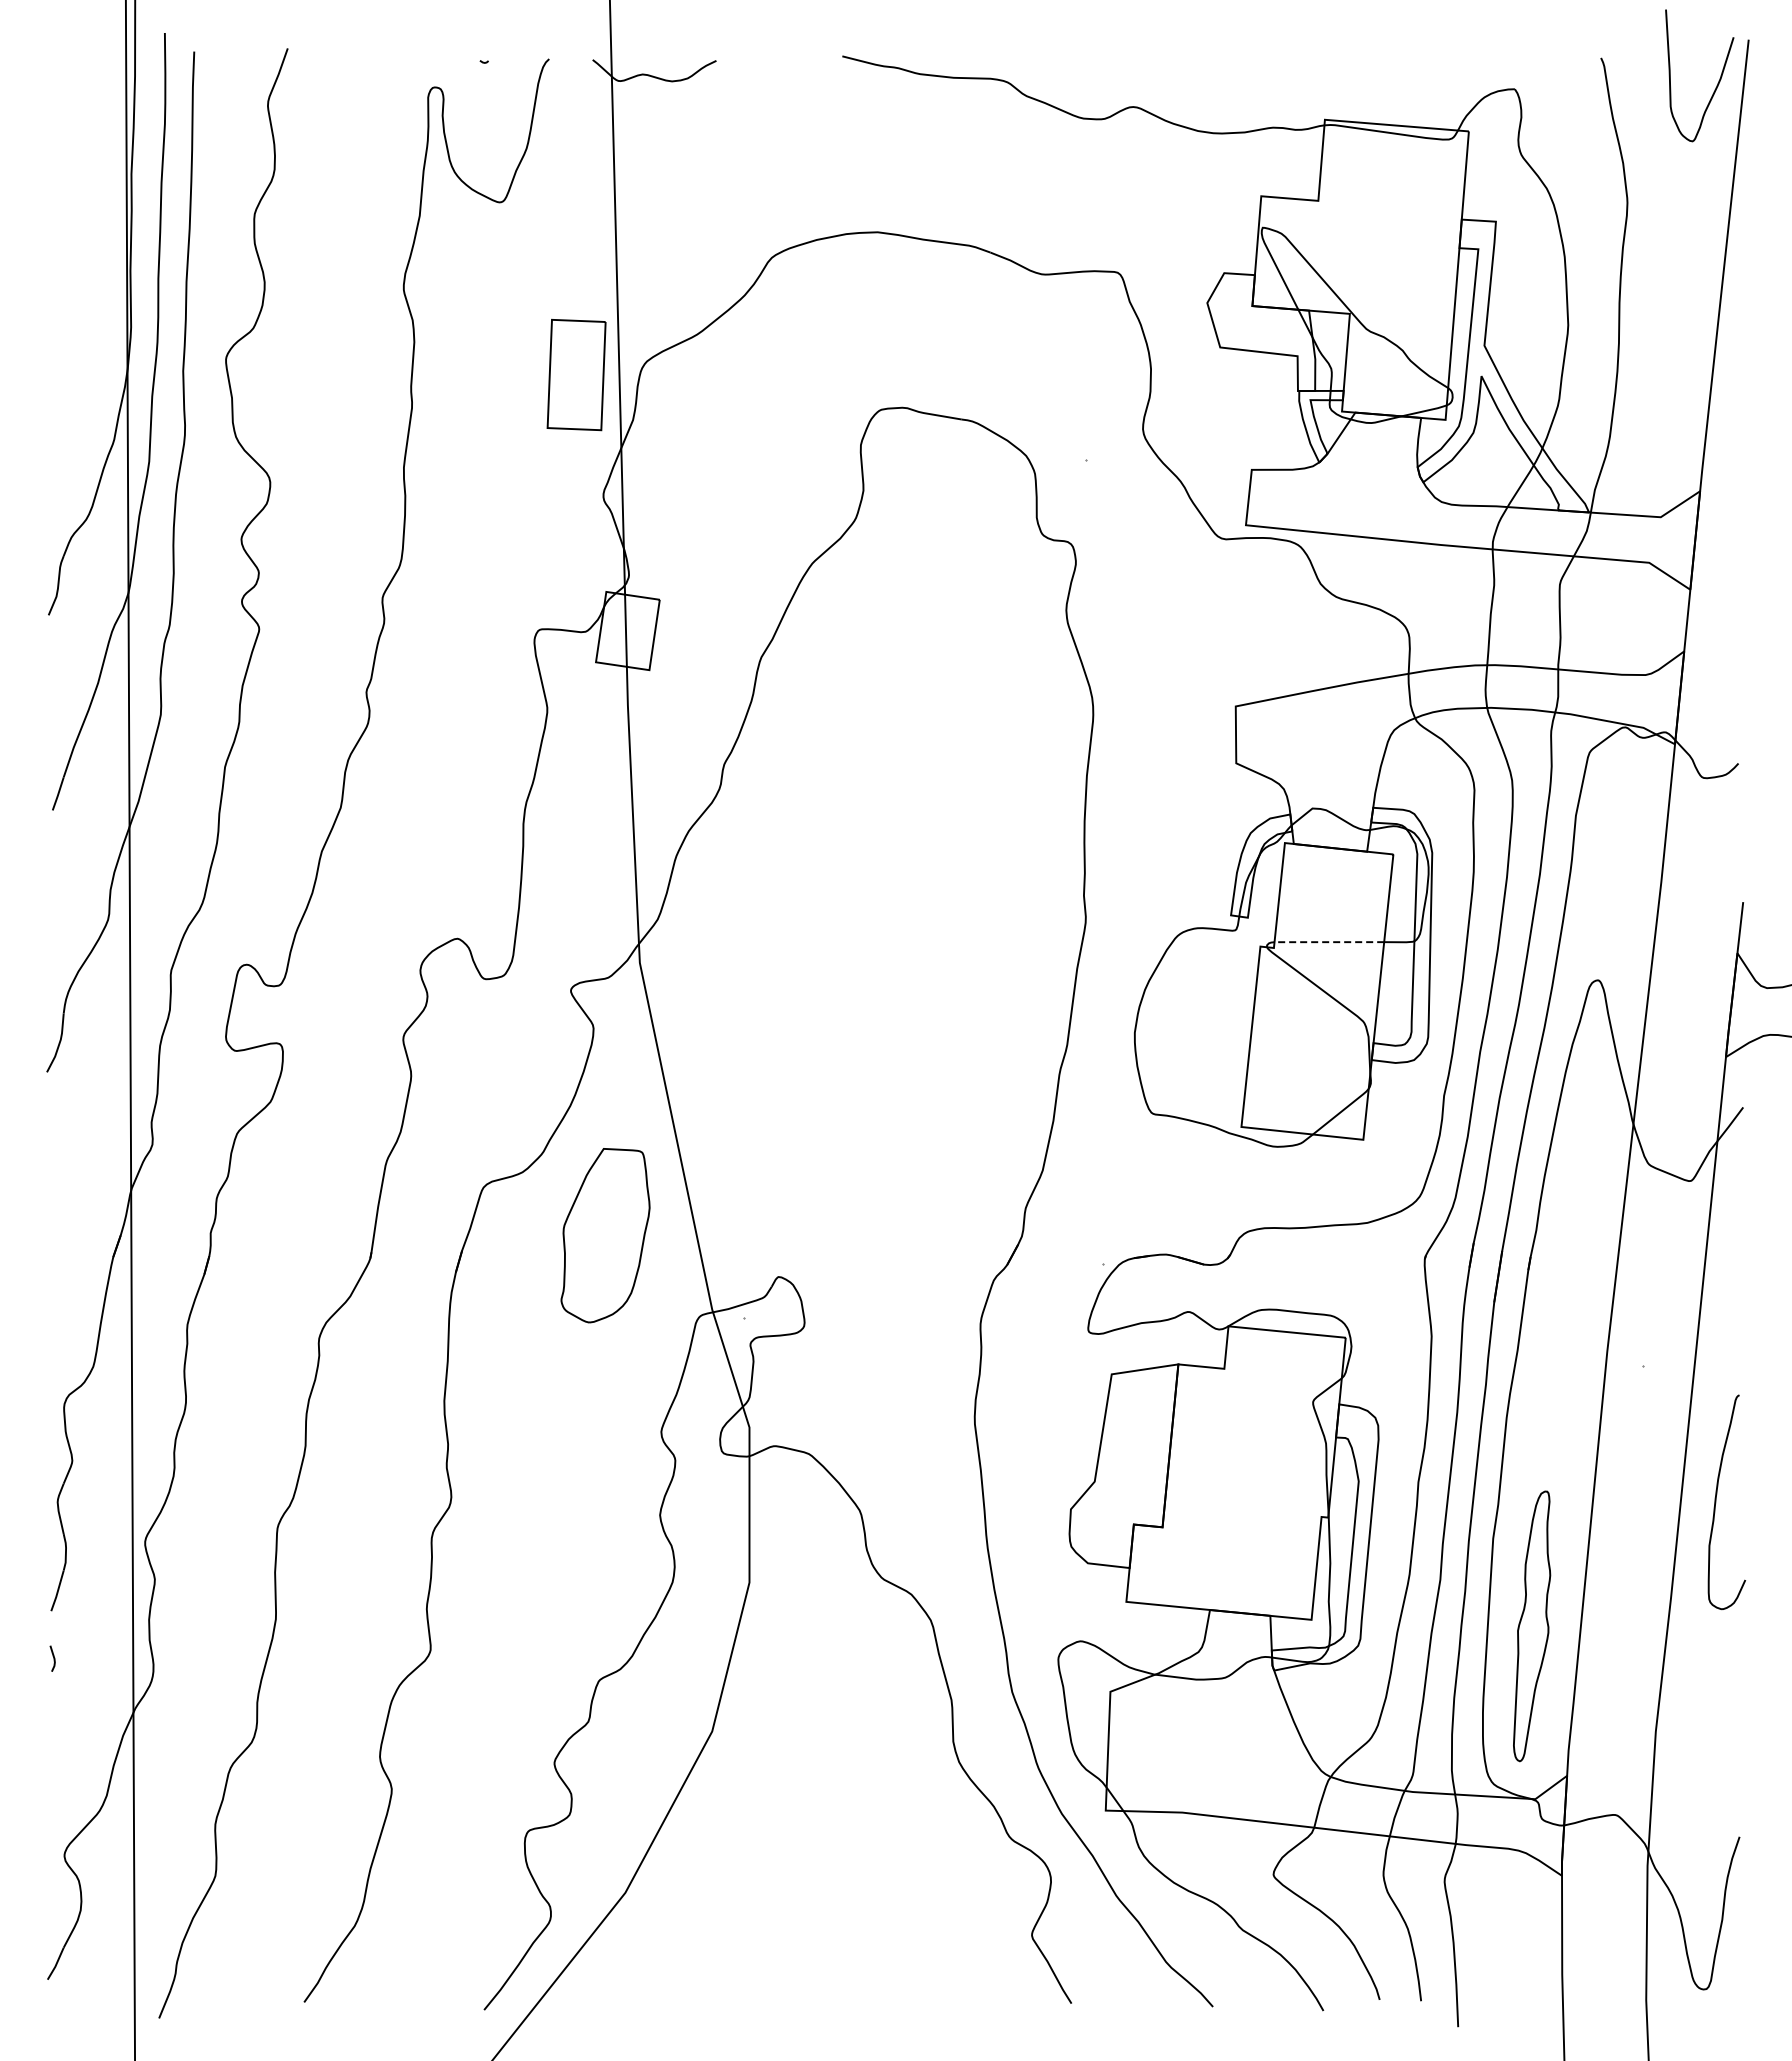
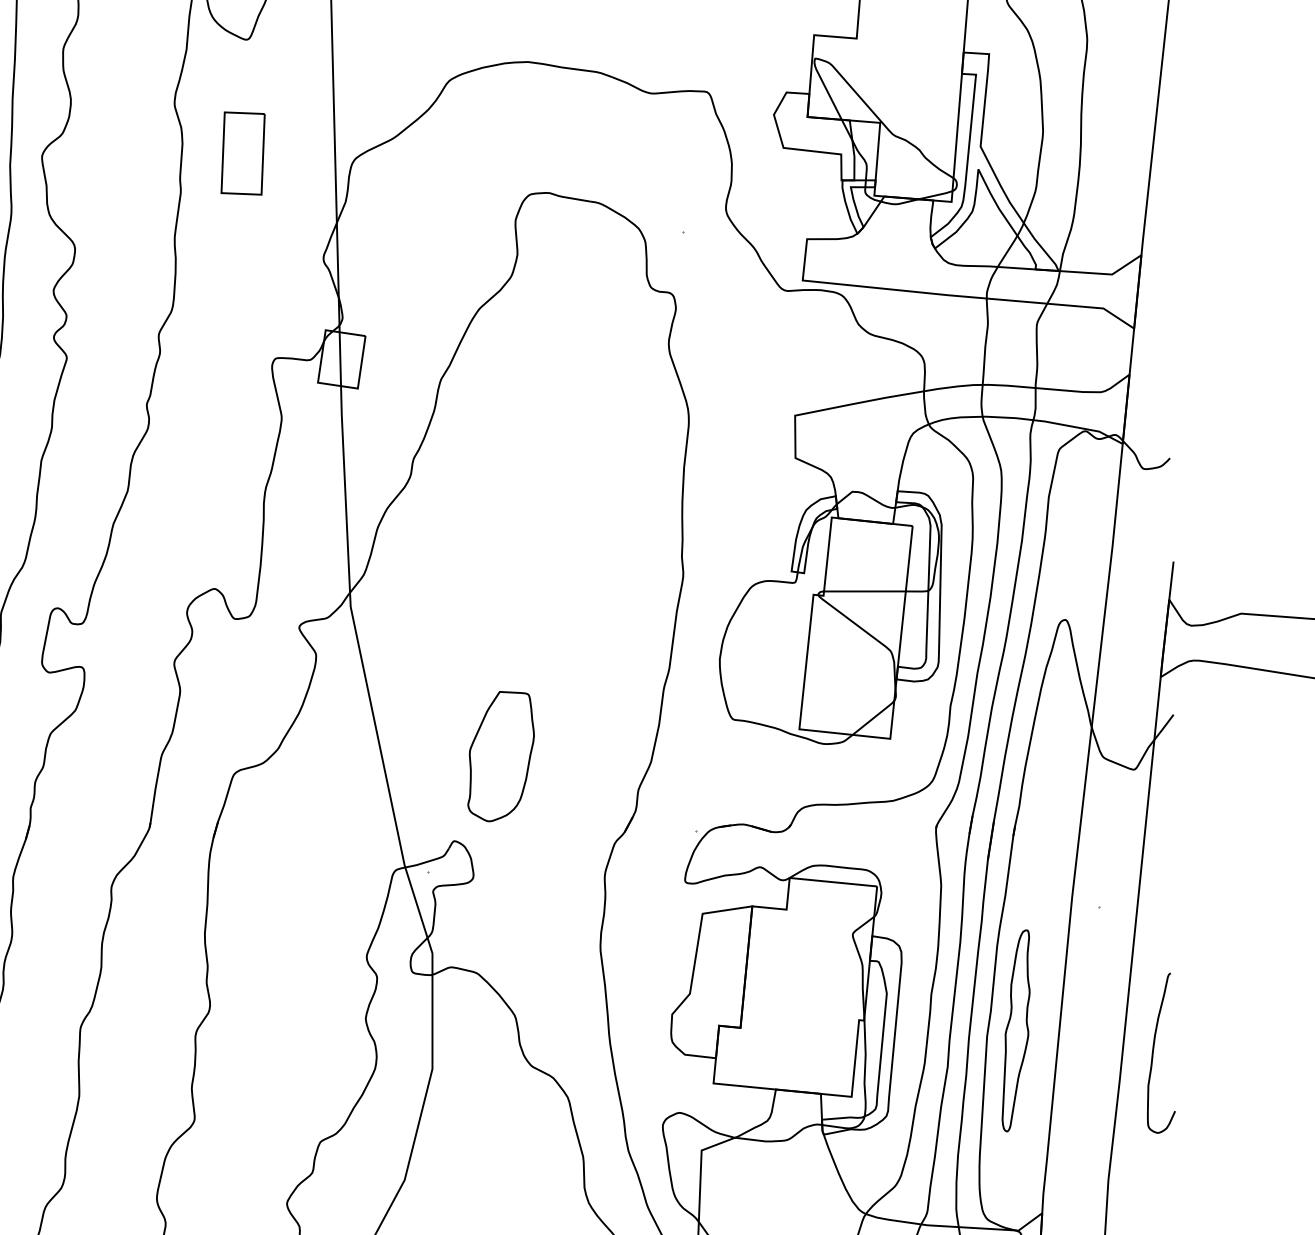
part: (576, 374) -> (243, 153), moved
line: (1329, 942) -> (865, 591), dashed -> solid
part: (605, 1235) -> (501, 756), moved
curve: (1716, 1502) -> (1153, 1053), moved
part: (1532, 1626) -> (1016, 1030), moved

